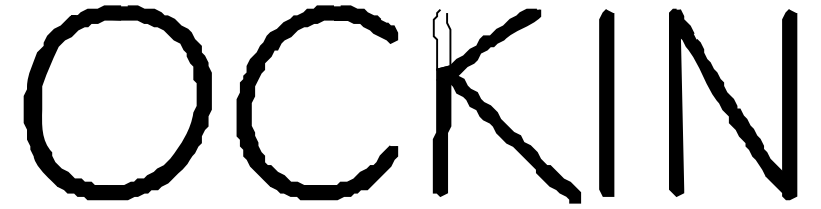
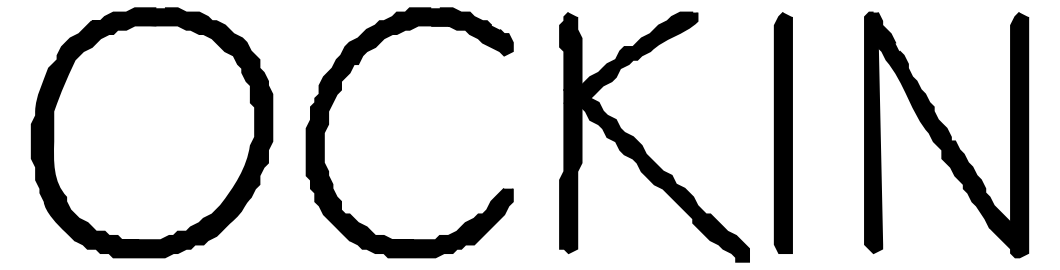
fill: (441, 39) -> (570, 50), added

